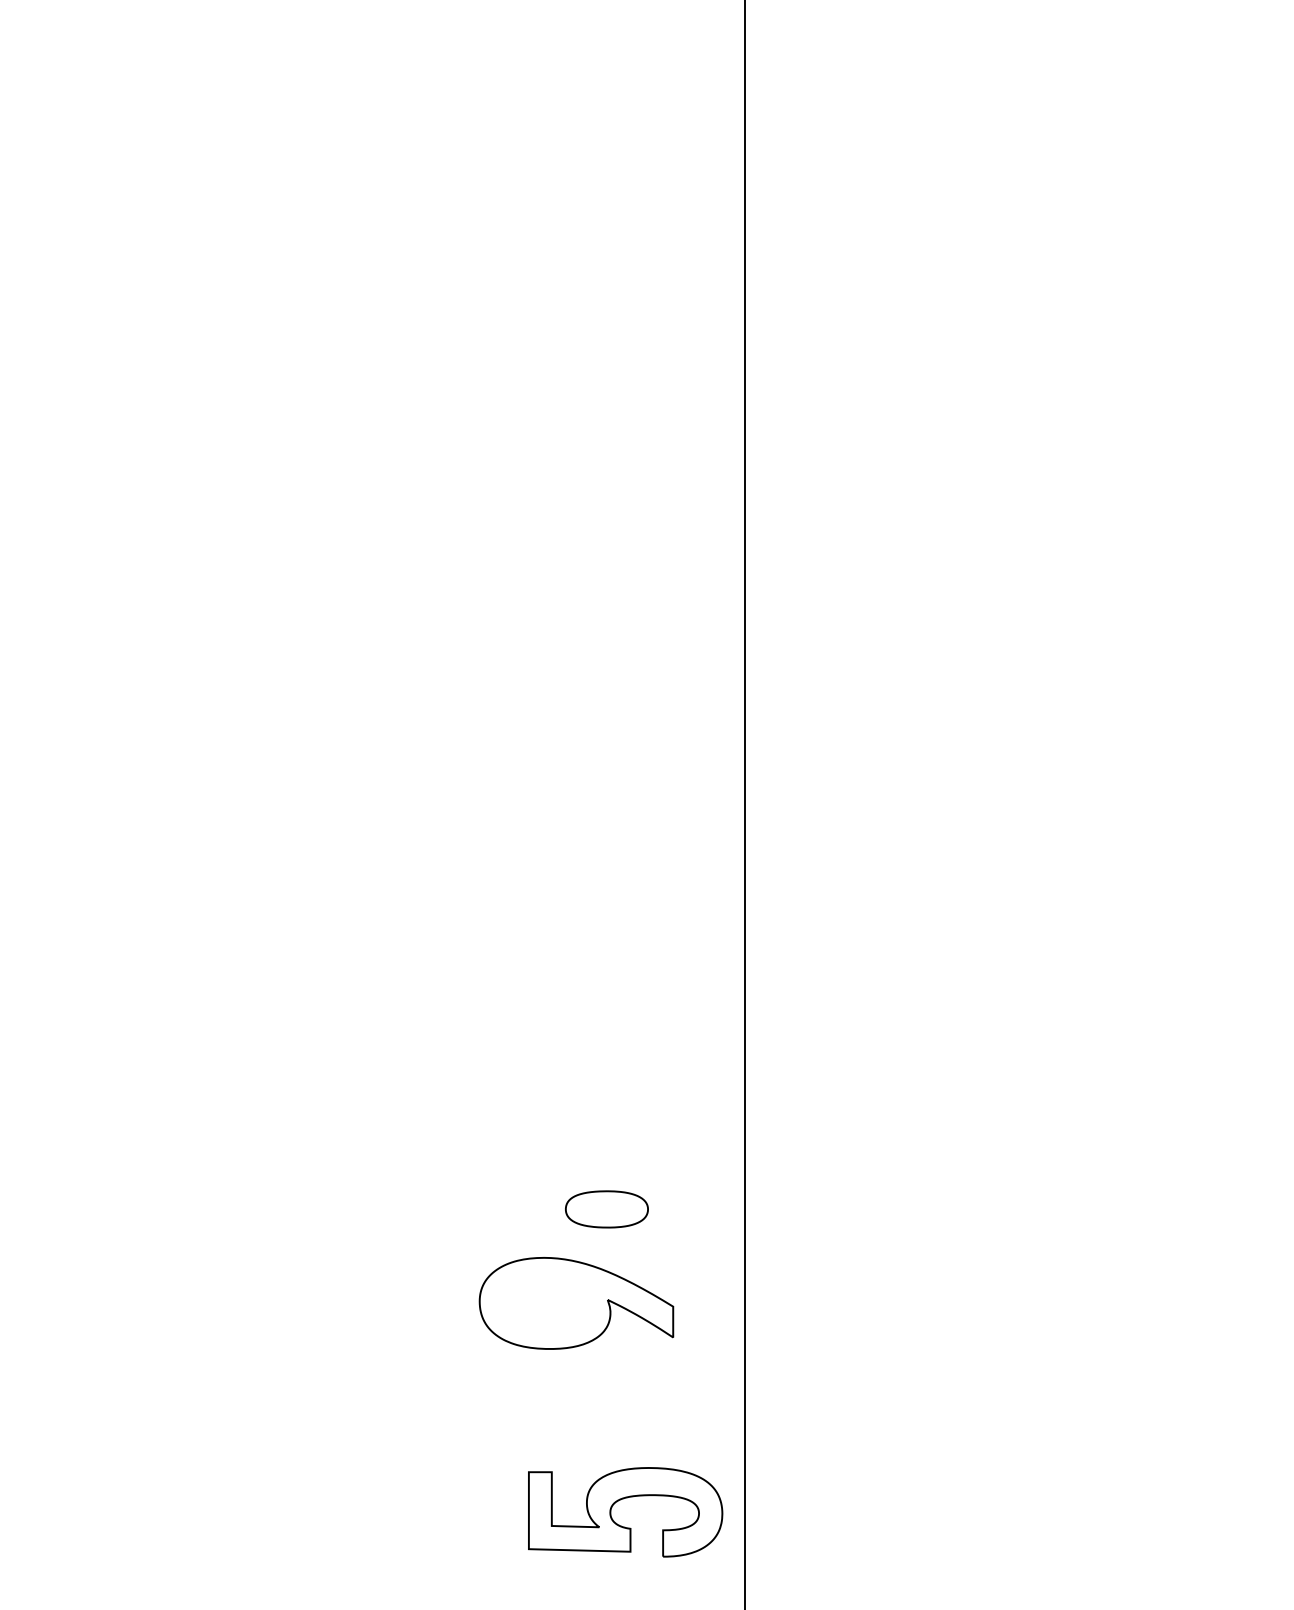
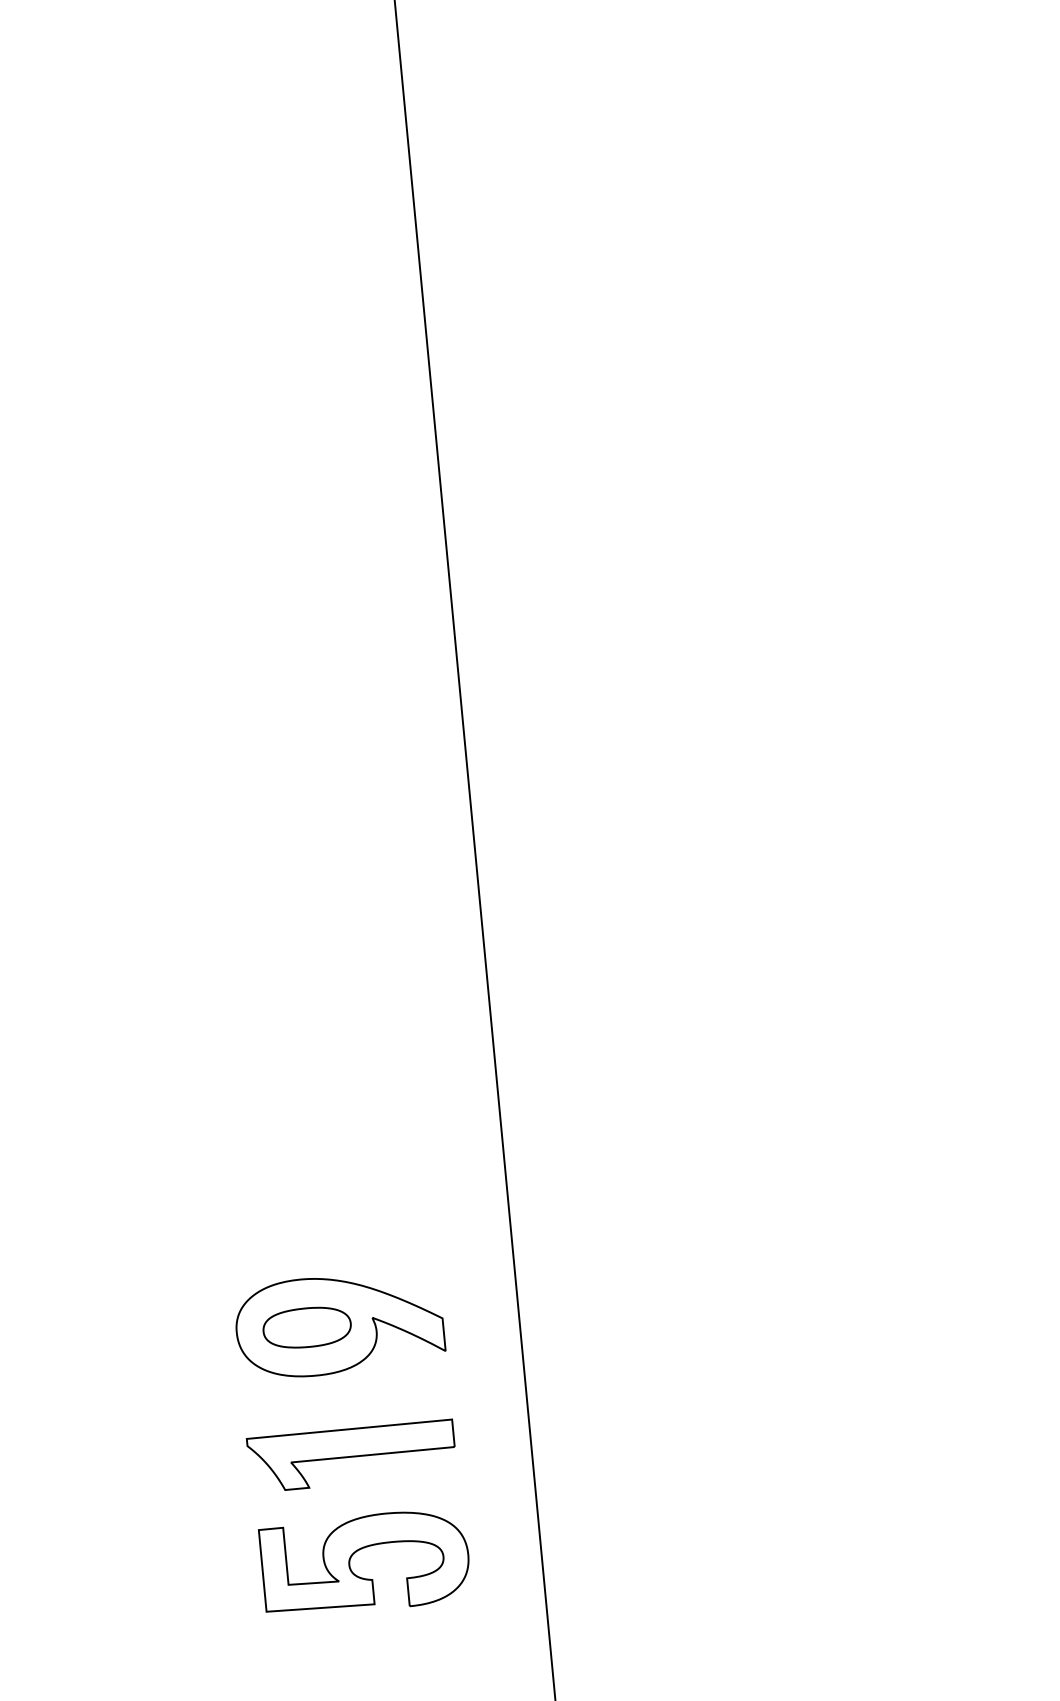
part: (606, 1209) -> (306, 1327), moved
part: (576, 1427) -> (352, 1456), added
part: (617, 1502) -> (355, 1553), moved

